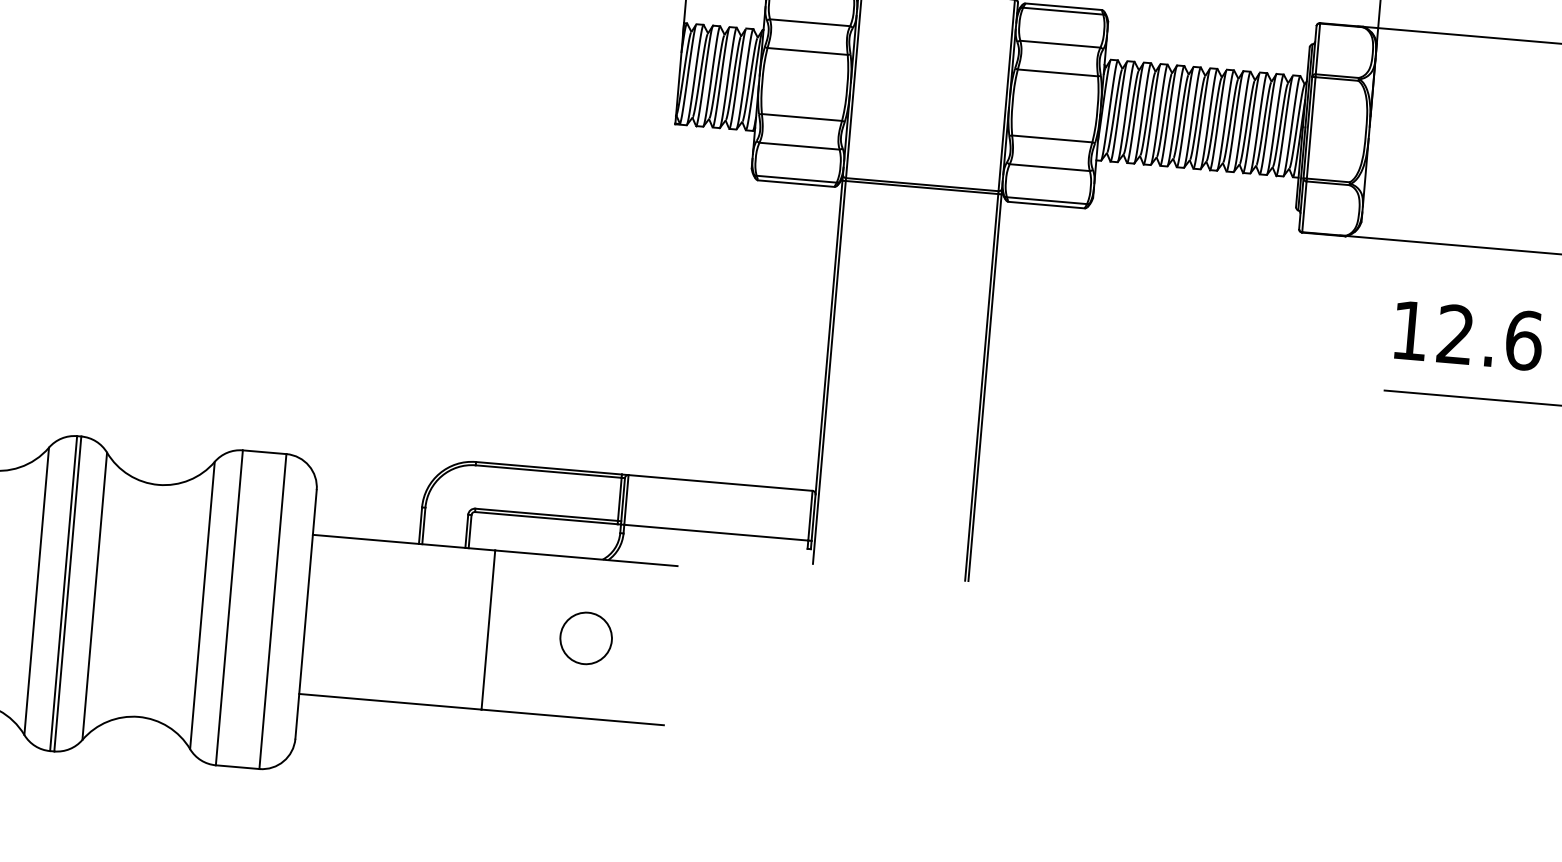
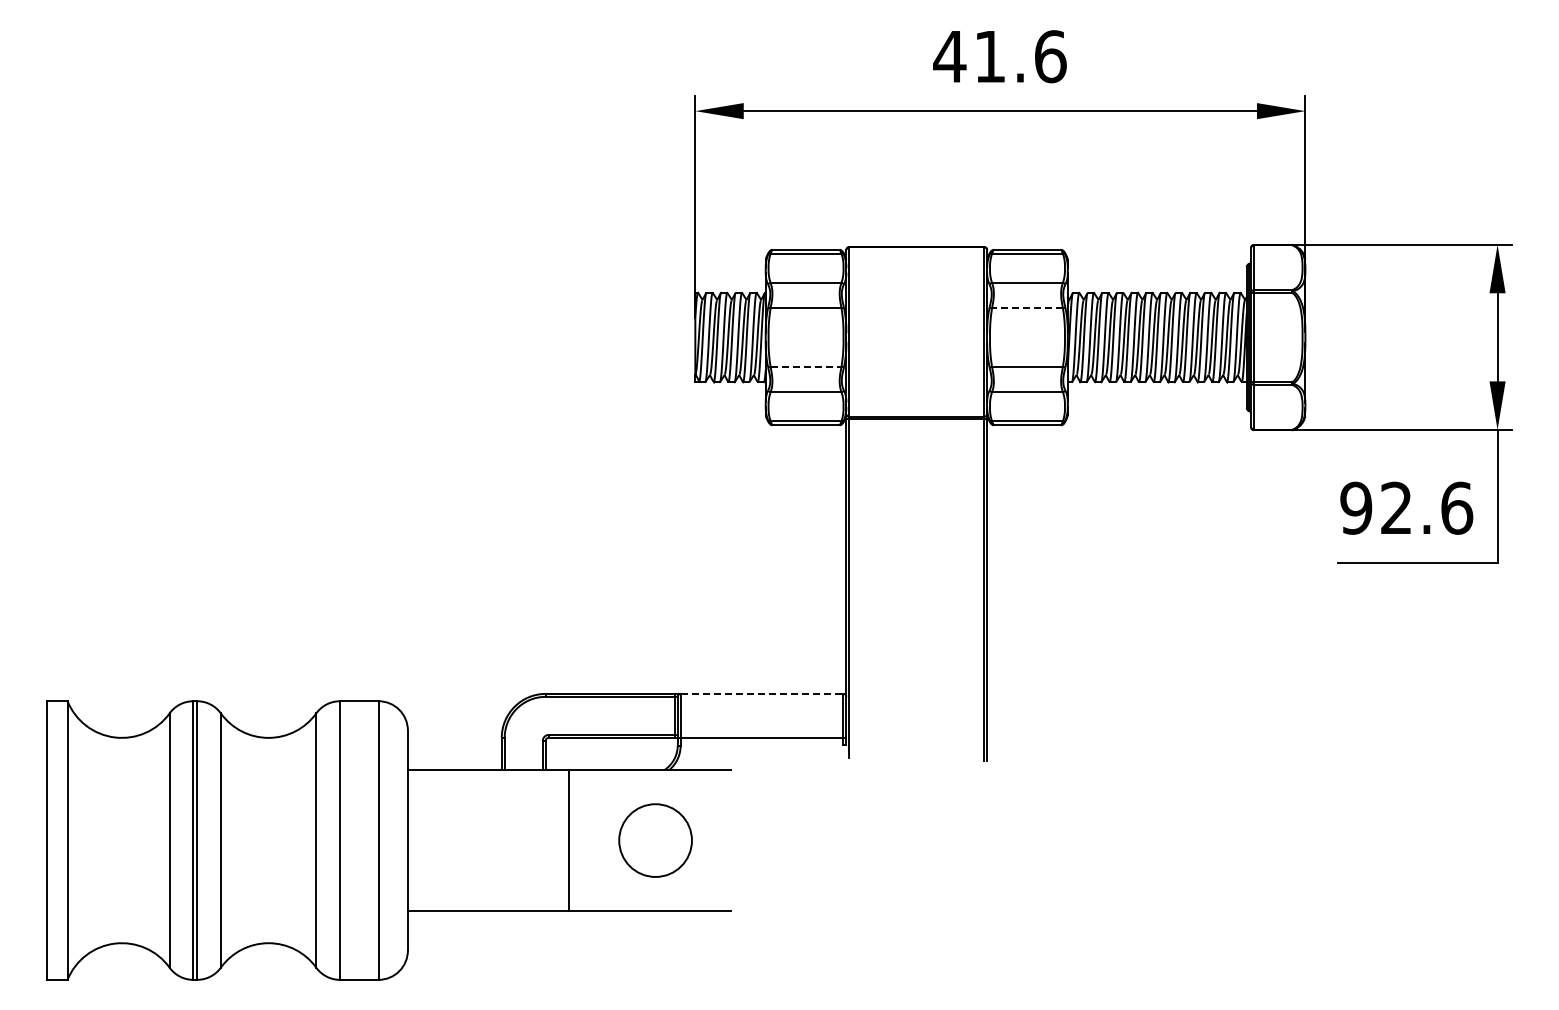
line: (1057, 73) -> (1027, 308), solid -> dashed
line: (802, 117) -> (806, 366), solid -> dashed
text: (1410, 329) -> (1356, 507), 12.6 -> 92.6
line: (721, 482) -> (762, 693), solid -> dashed
circle: (585, 638) -> (655, 840), size x1.6

